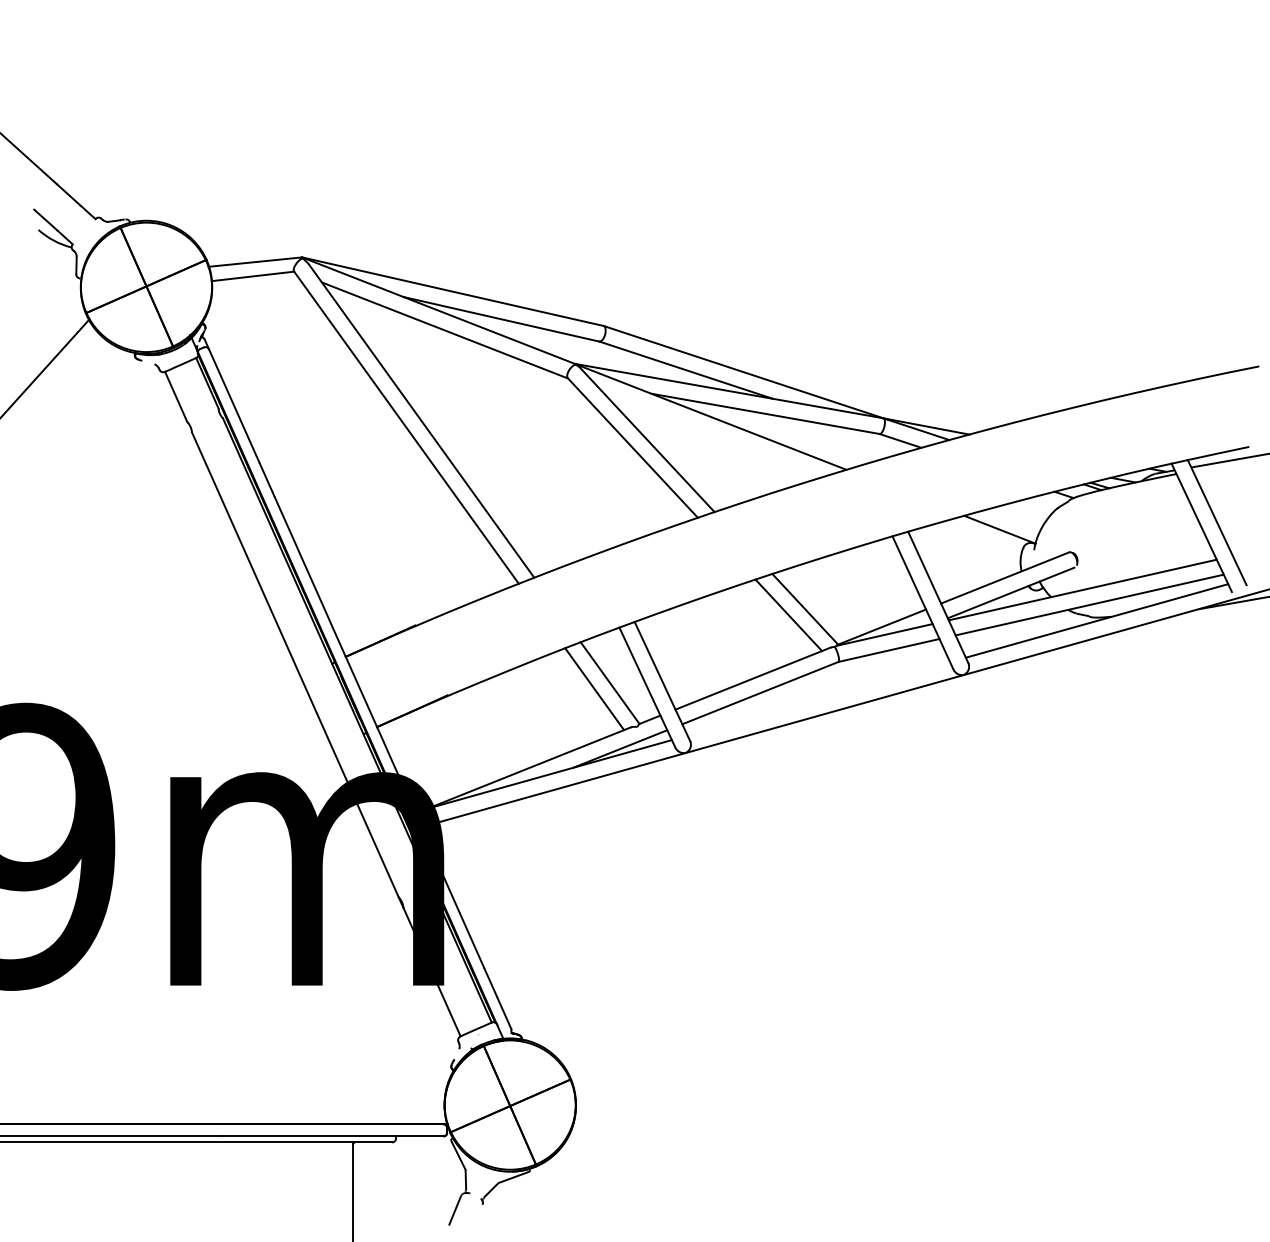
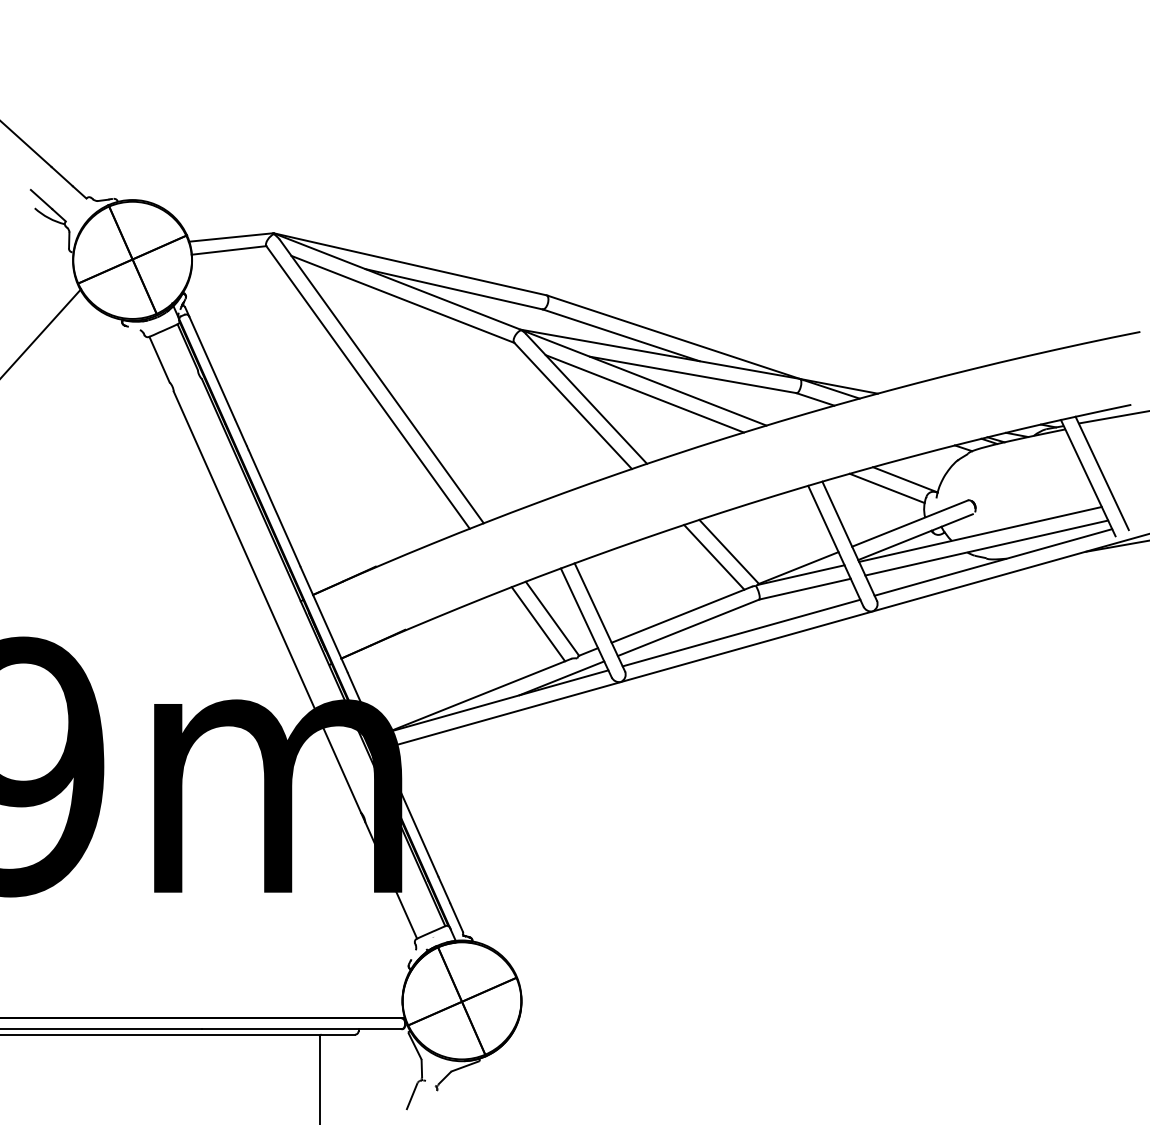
line: (711, 434) -> (644, 393), added
line: (979, 539) -> (886, 488), added
line: (818, 698) -> (741, 632), added

